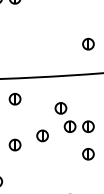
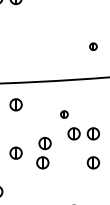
part: (88, 43) -> (93, 46), size x0.6
part: (60, 108) -> (63, 114), size x0.6
part: (40, 154) -> (42, 163), added

